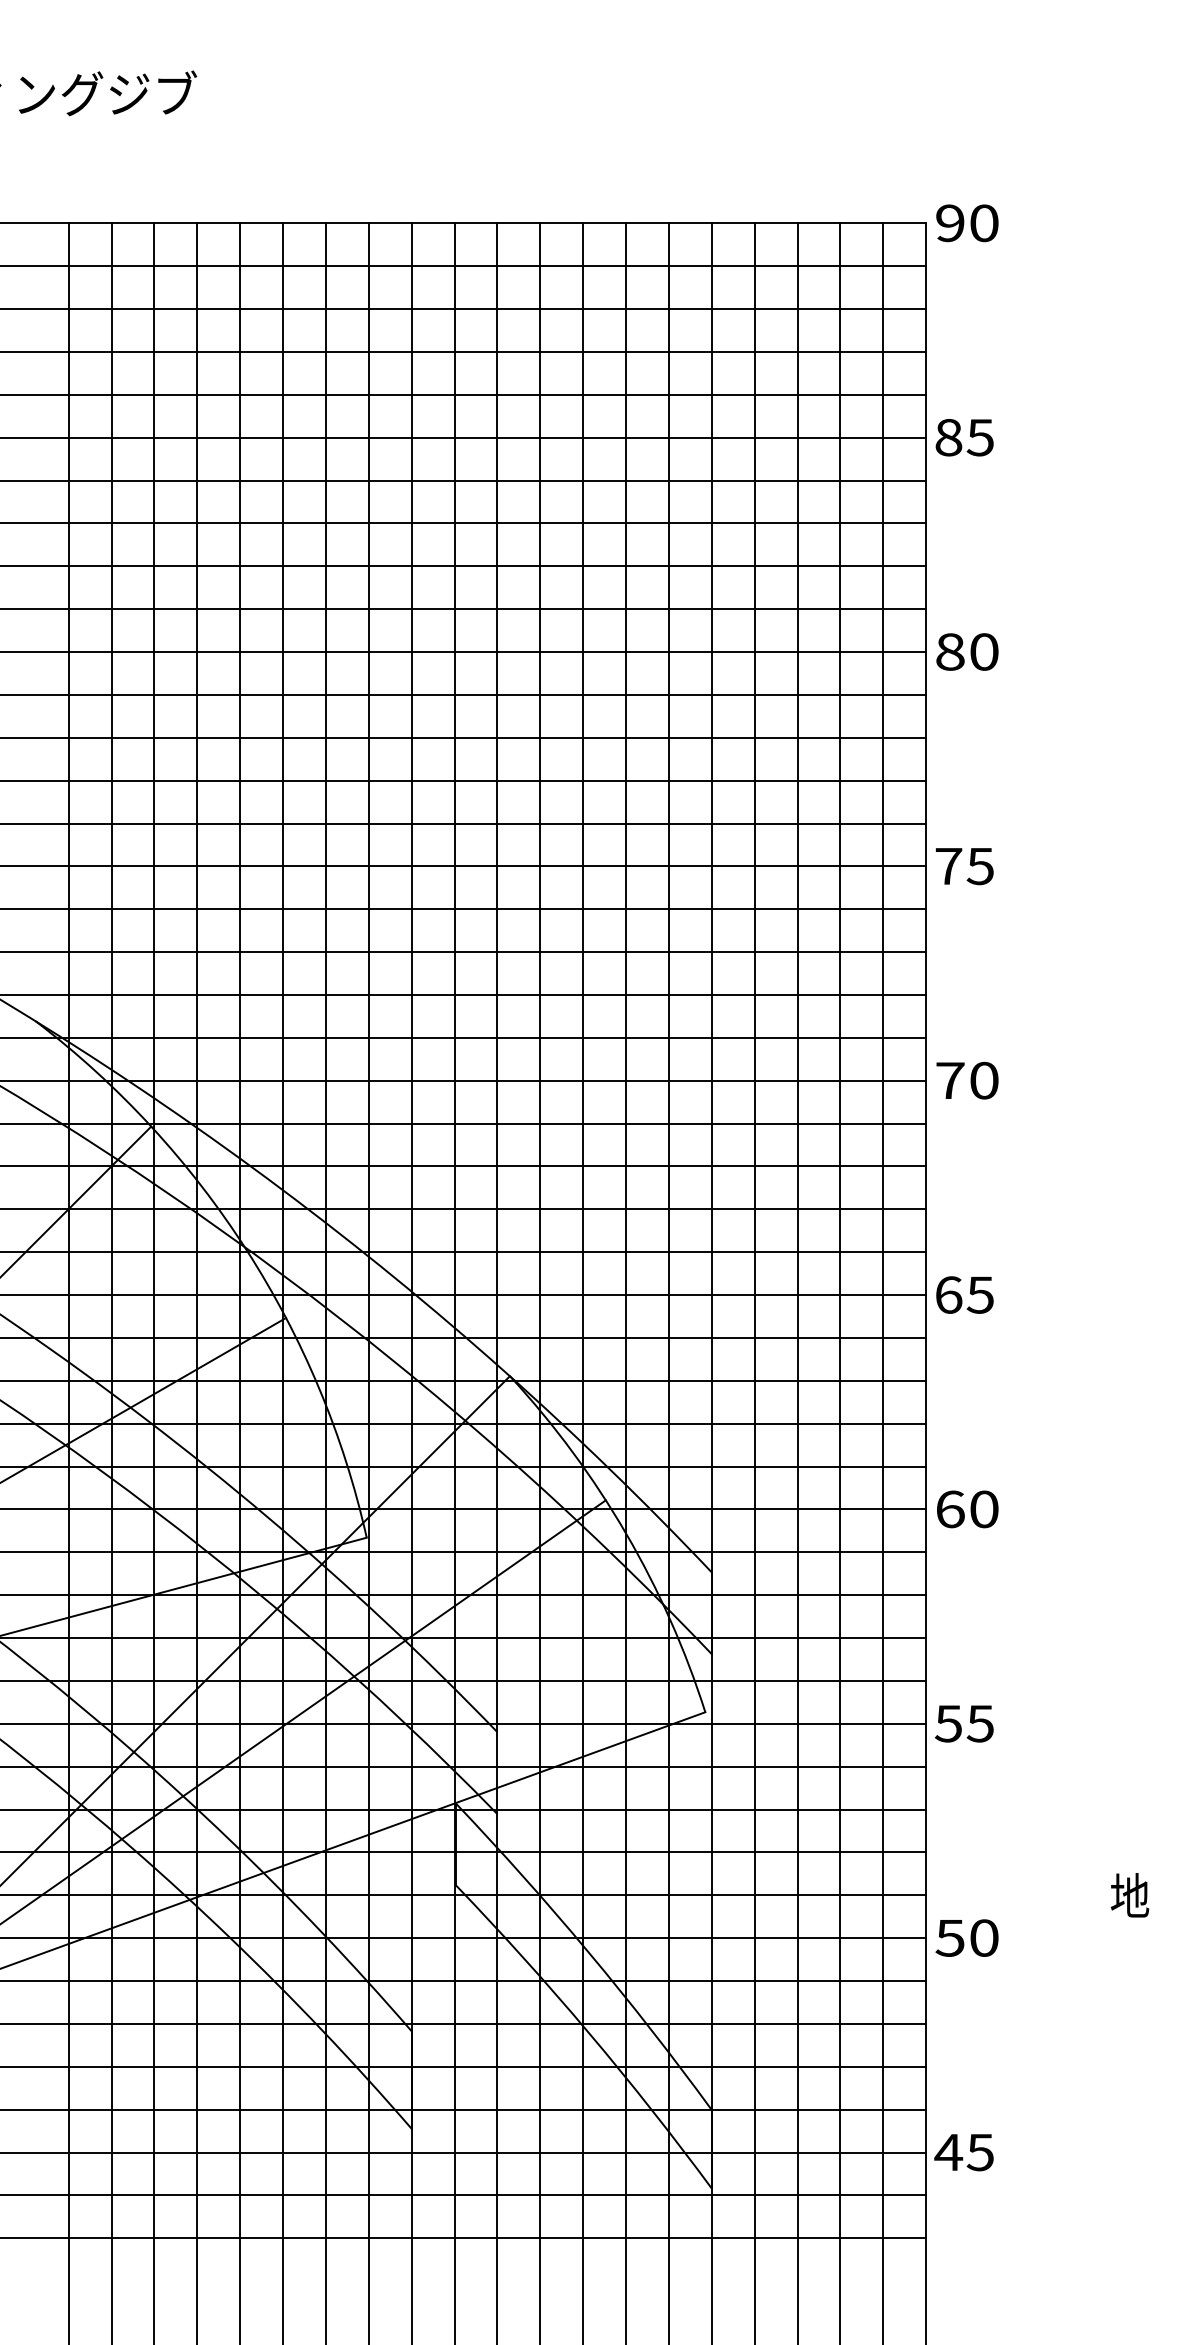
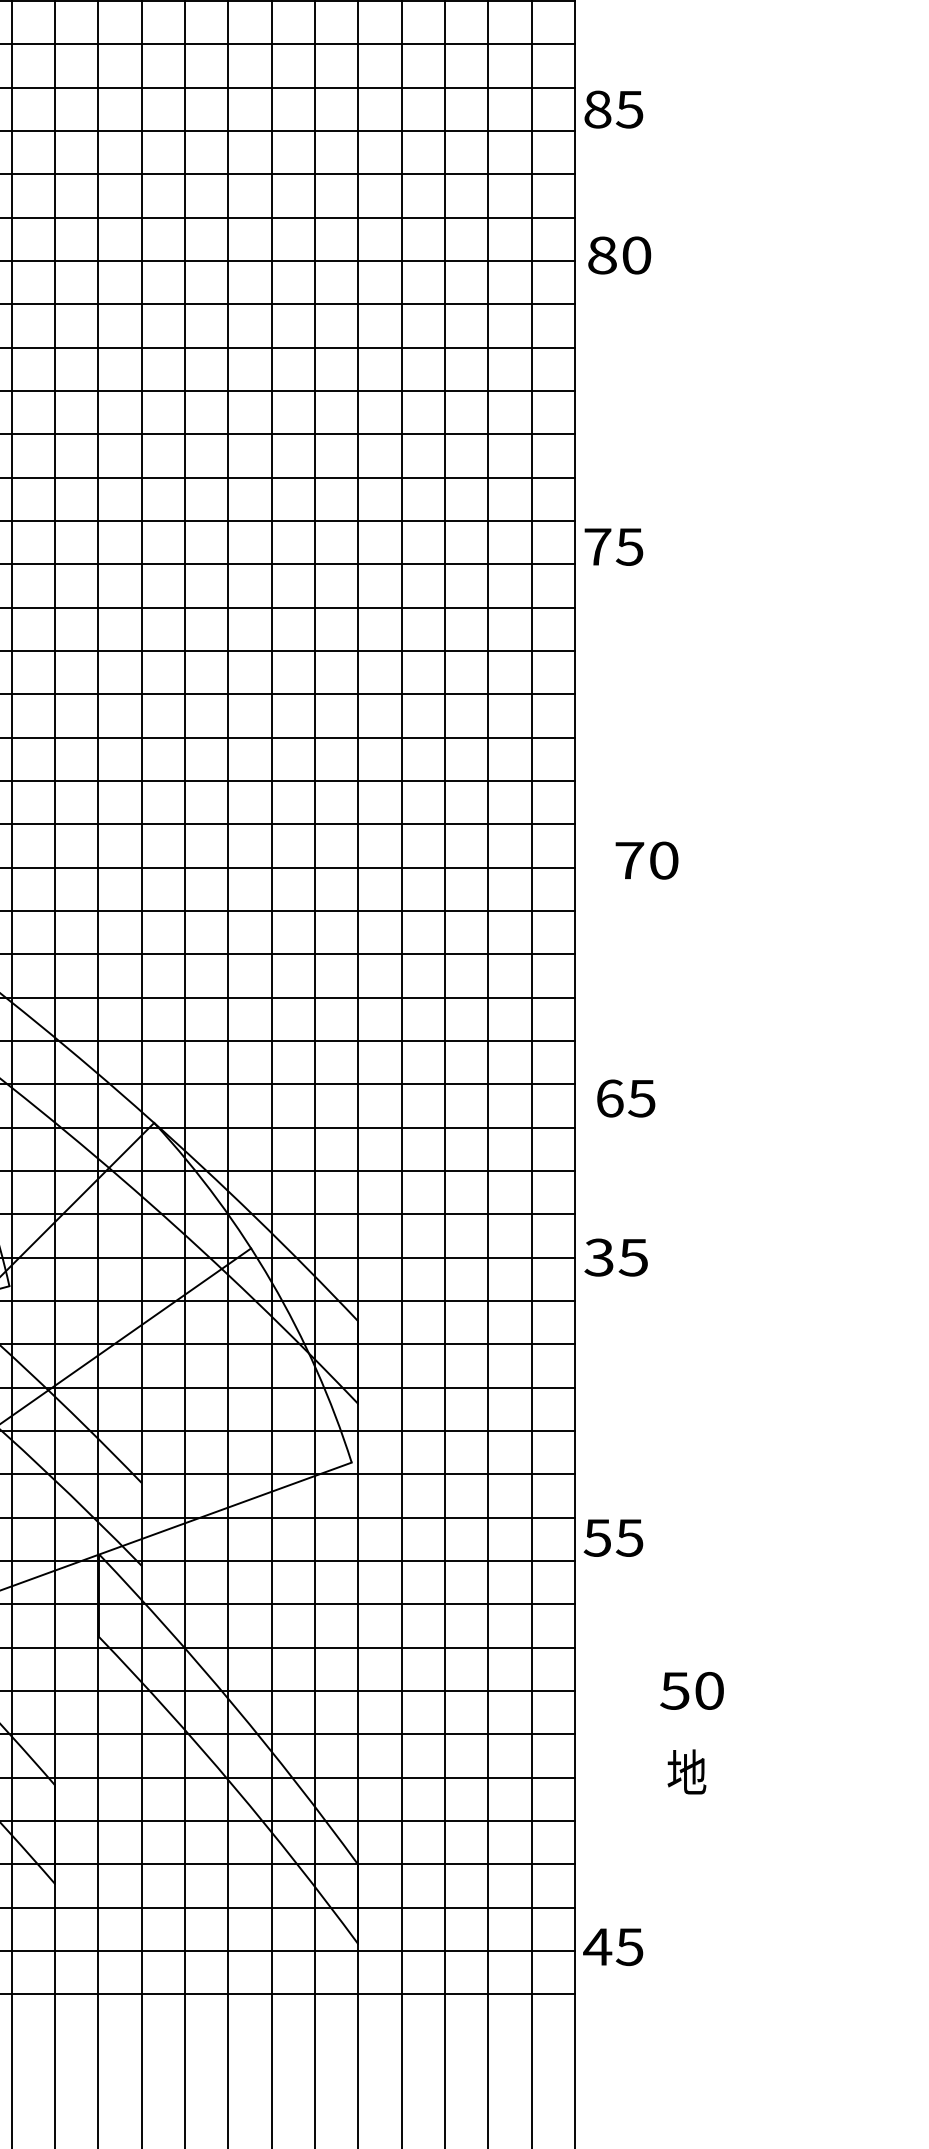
text: (964, 437) -> (613, 109), moved
text: (967, 651) -> (619, 254), moved
text: (964, 866) -> (613, 547), moved
text: (967, 1080) -> (647, 860), moved
text: (964, 1294) -> (625, 1097), moved
text: (966, 1509) -> (615, 1257), 60 -> 35
text: (963, 1723) -> (612, 1537), moved
text: (1129, 1895) -> (686, 1772), moved
text: (966, 1937) -> (691, 1690), moved
text: (963, 2152) -> (612, 1947), moved

